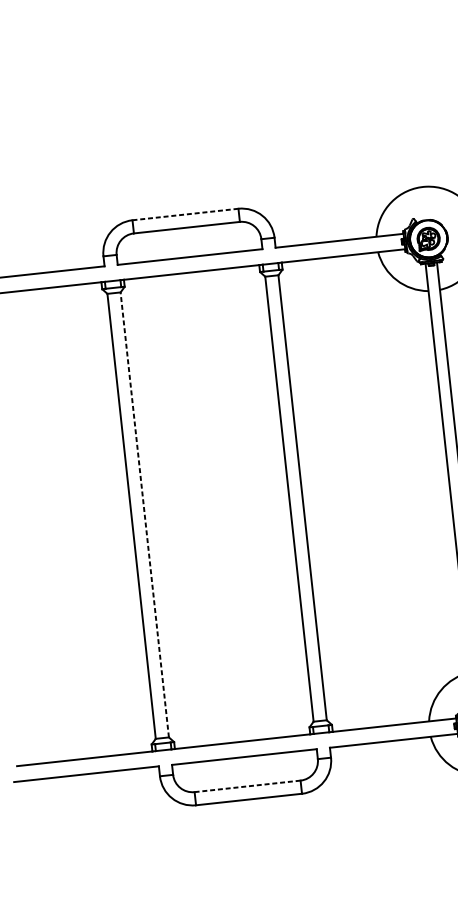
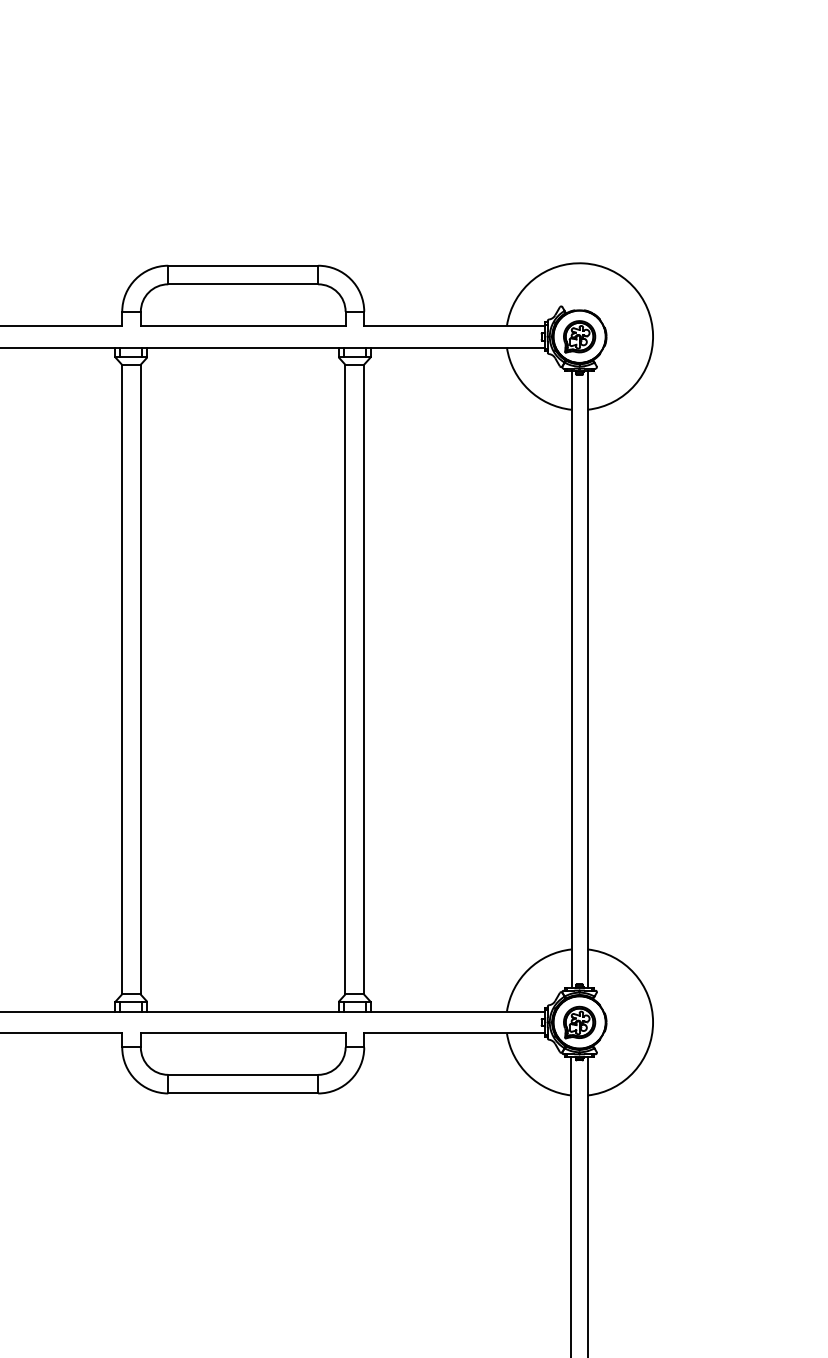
line: (185, 214) -> (243, 265), dashed -> solid
line: (144, 514) -> (140, 679), dashed -> solid
line: (247, 786) -> (243, 1074), dashed -> solid

